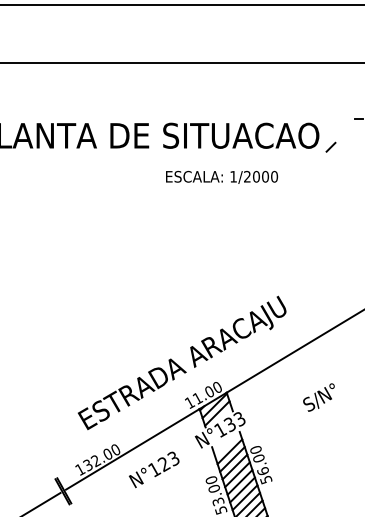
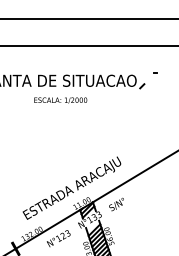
text: (221, 177) -> (60, 100), moved
text: (318, 397) -> (116, 204), moved

